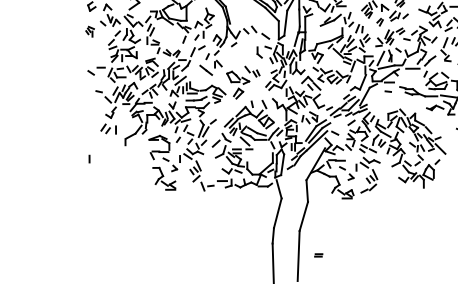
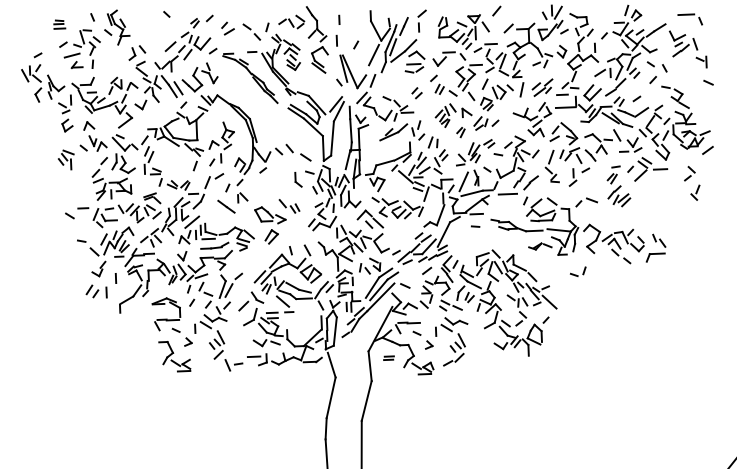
part: (90, 31) -> (66, 159), size x1.43
line: (89, 159) -> (115, 278), moved
part: (318, 254) -> (388, 357), moved

